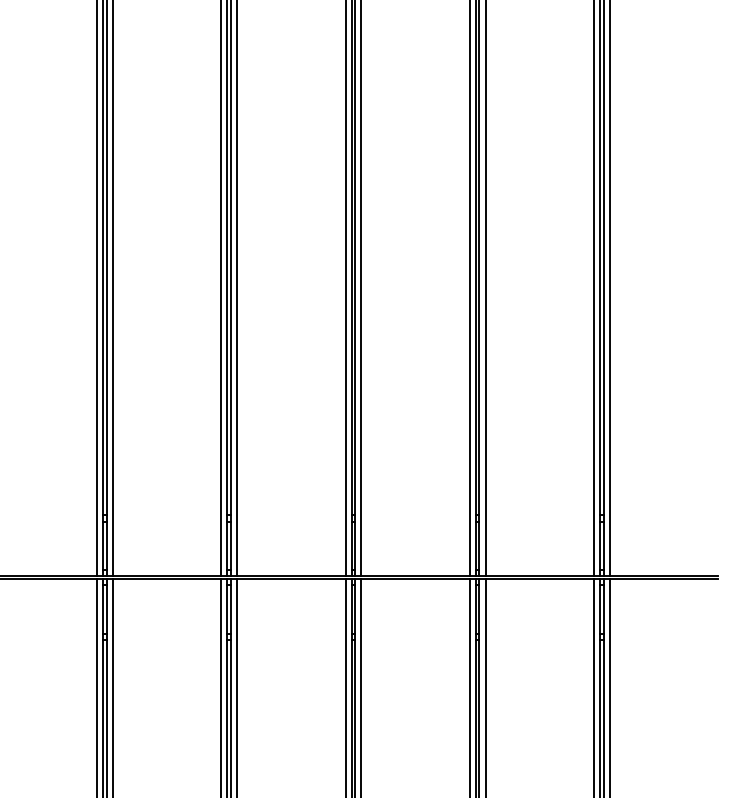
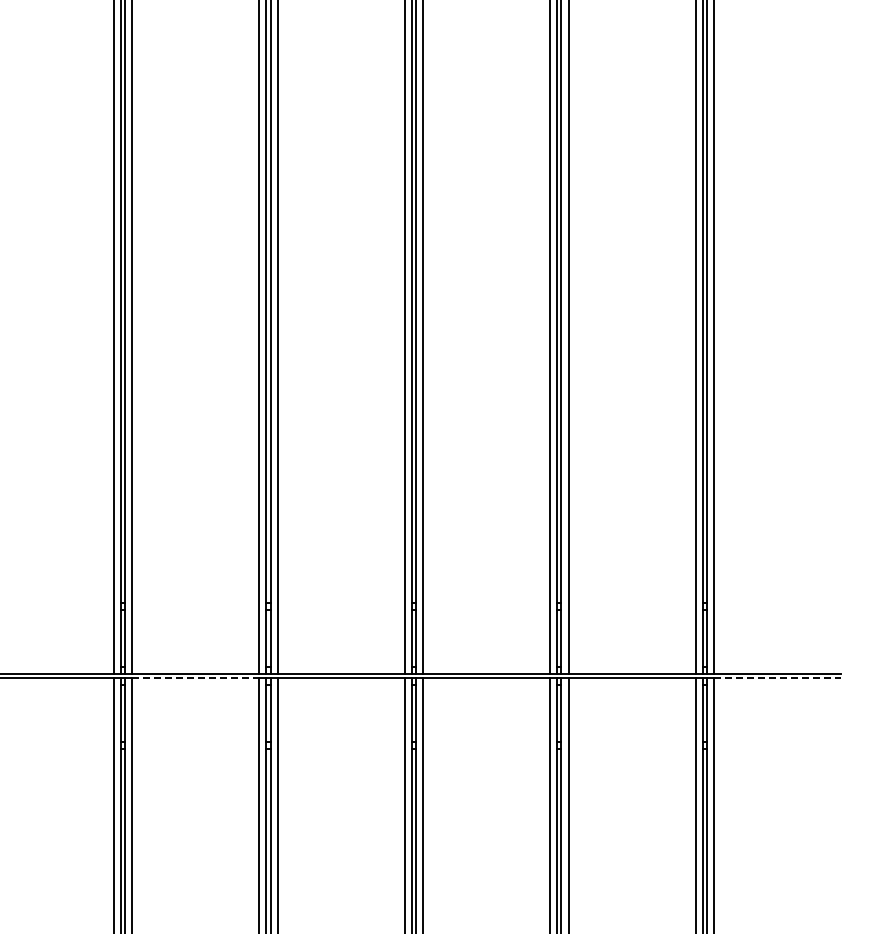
line: (166, 579) -> (195, 678), solid -> dashed
line: (663, 579) -> (777, 678), solid -> dashed

